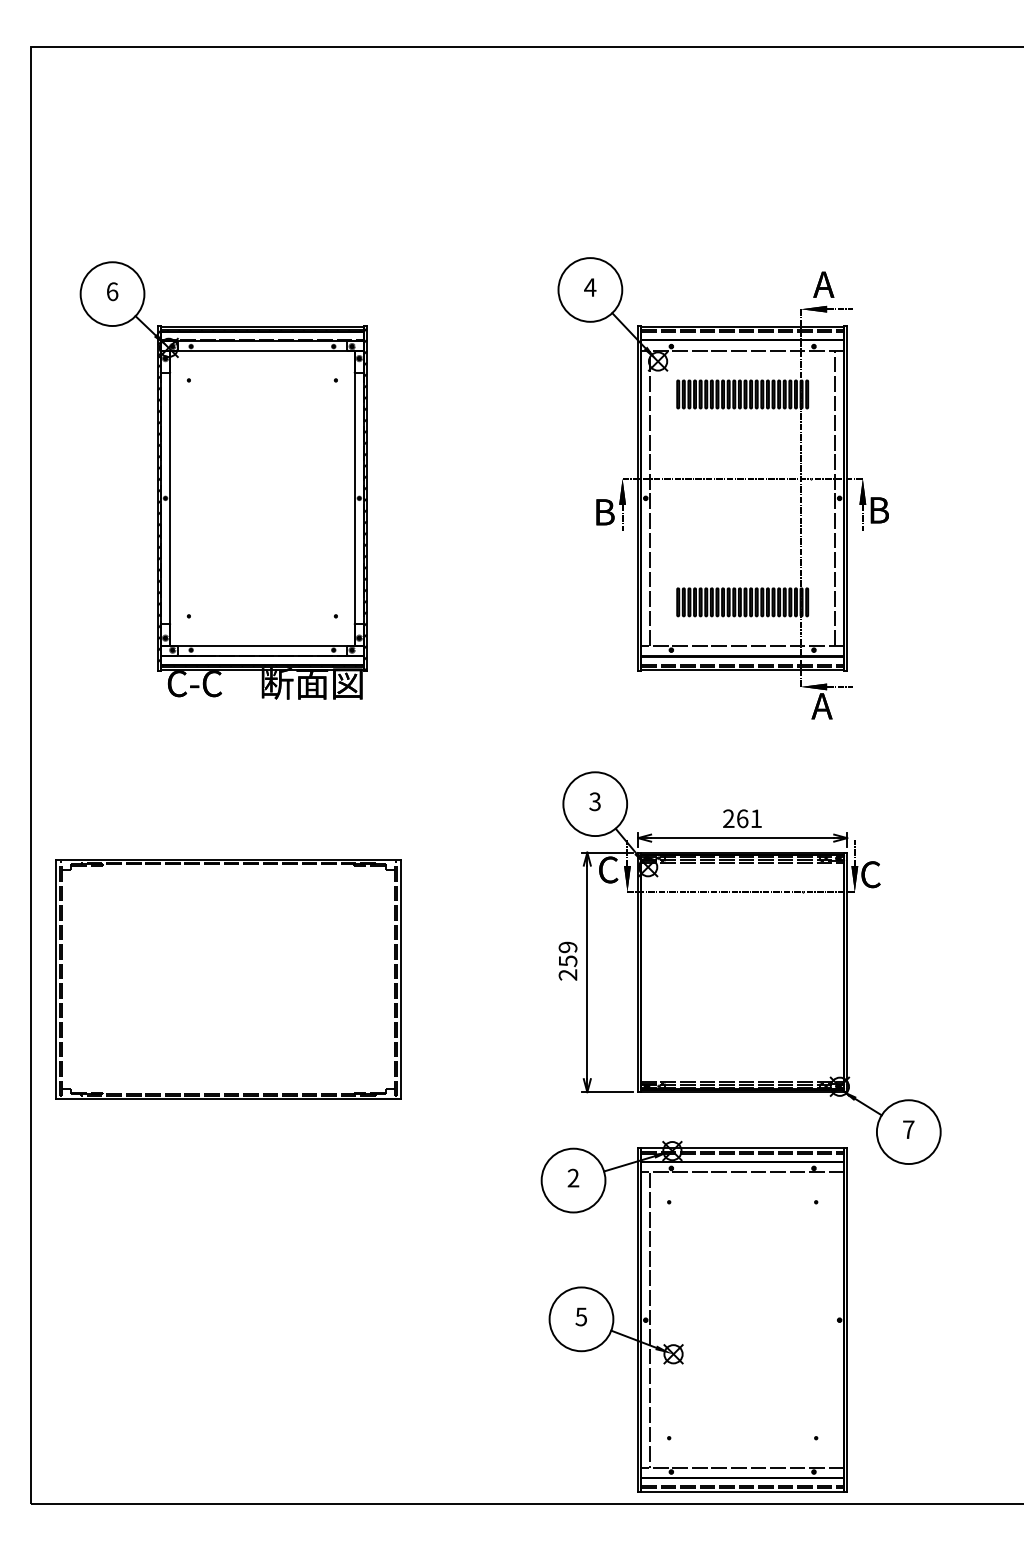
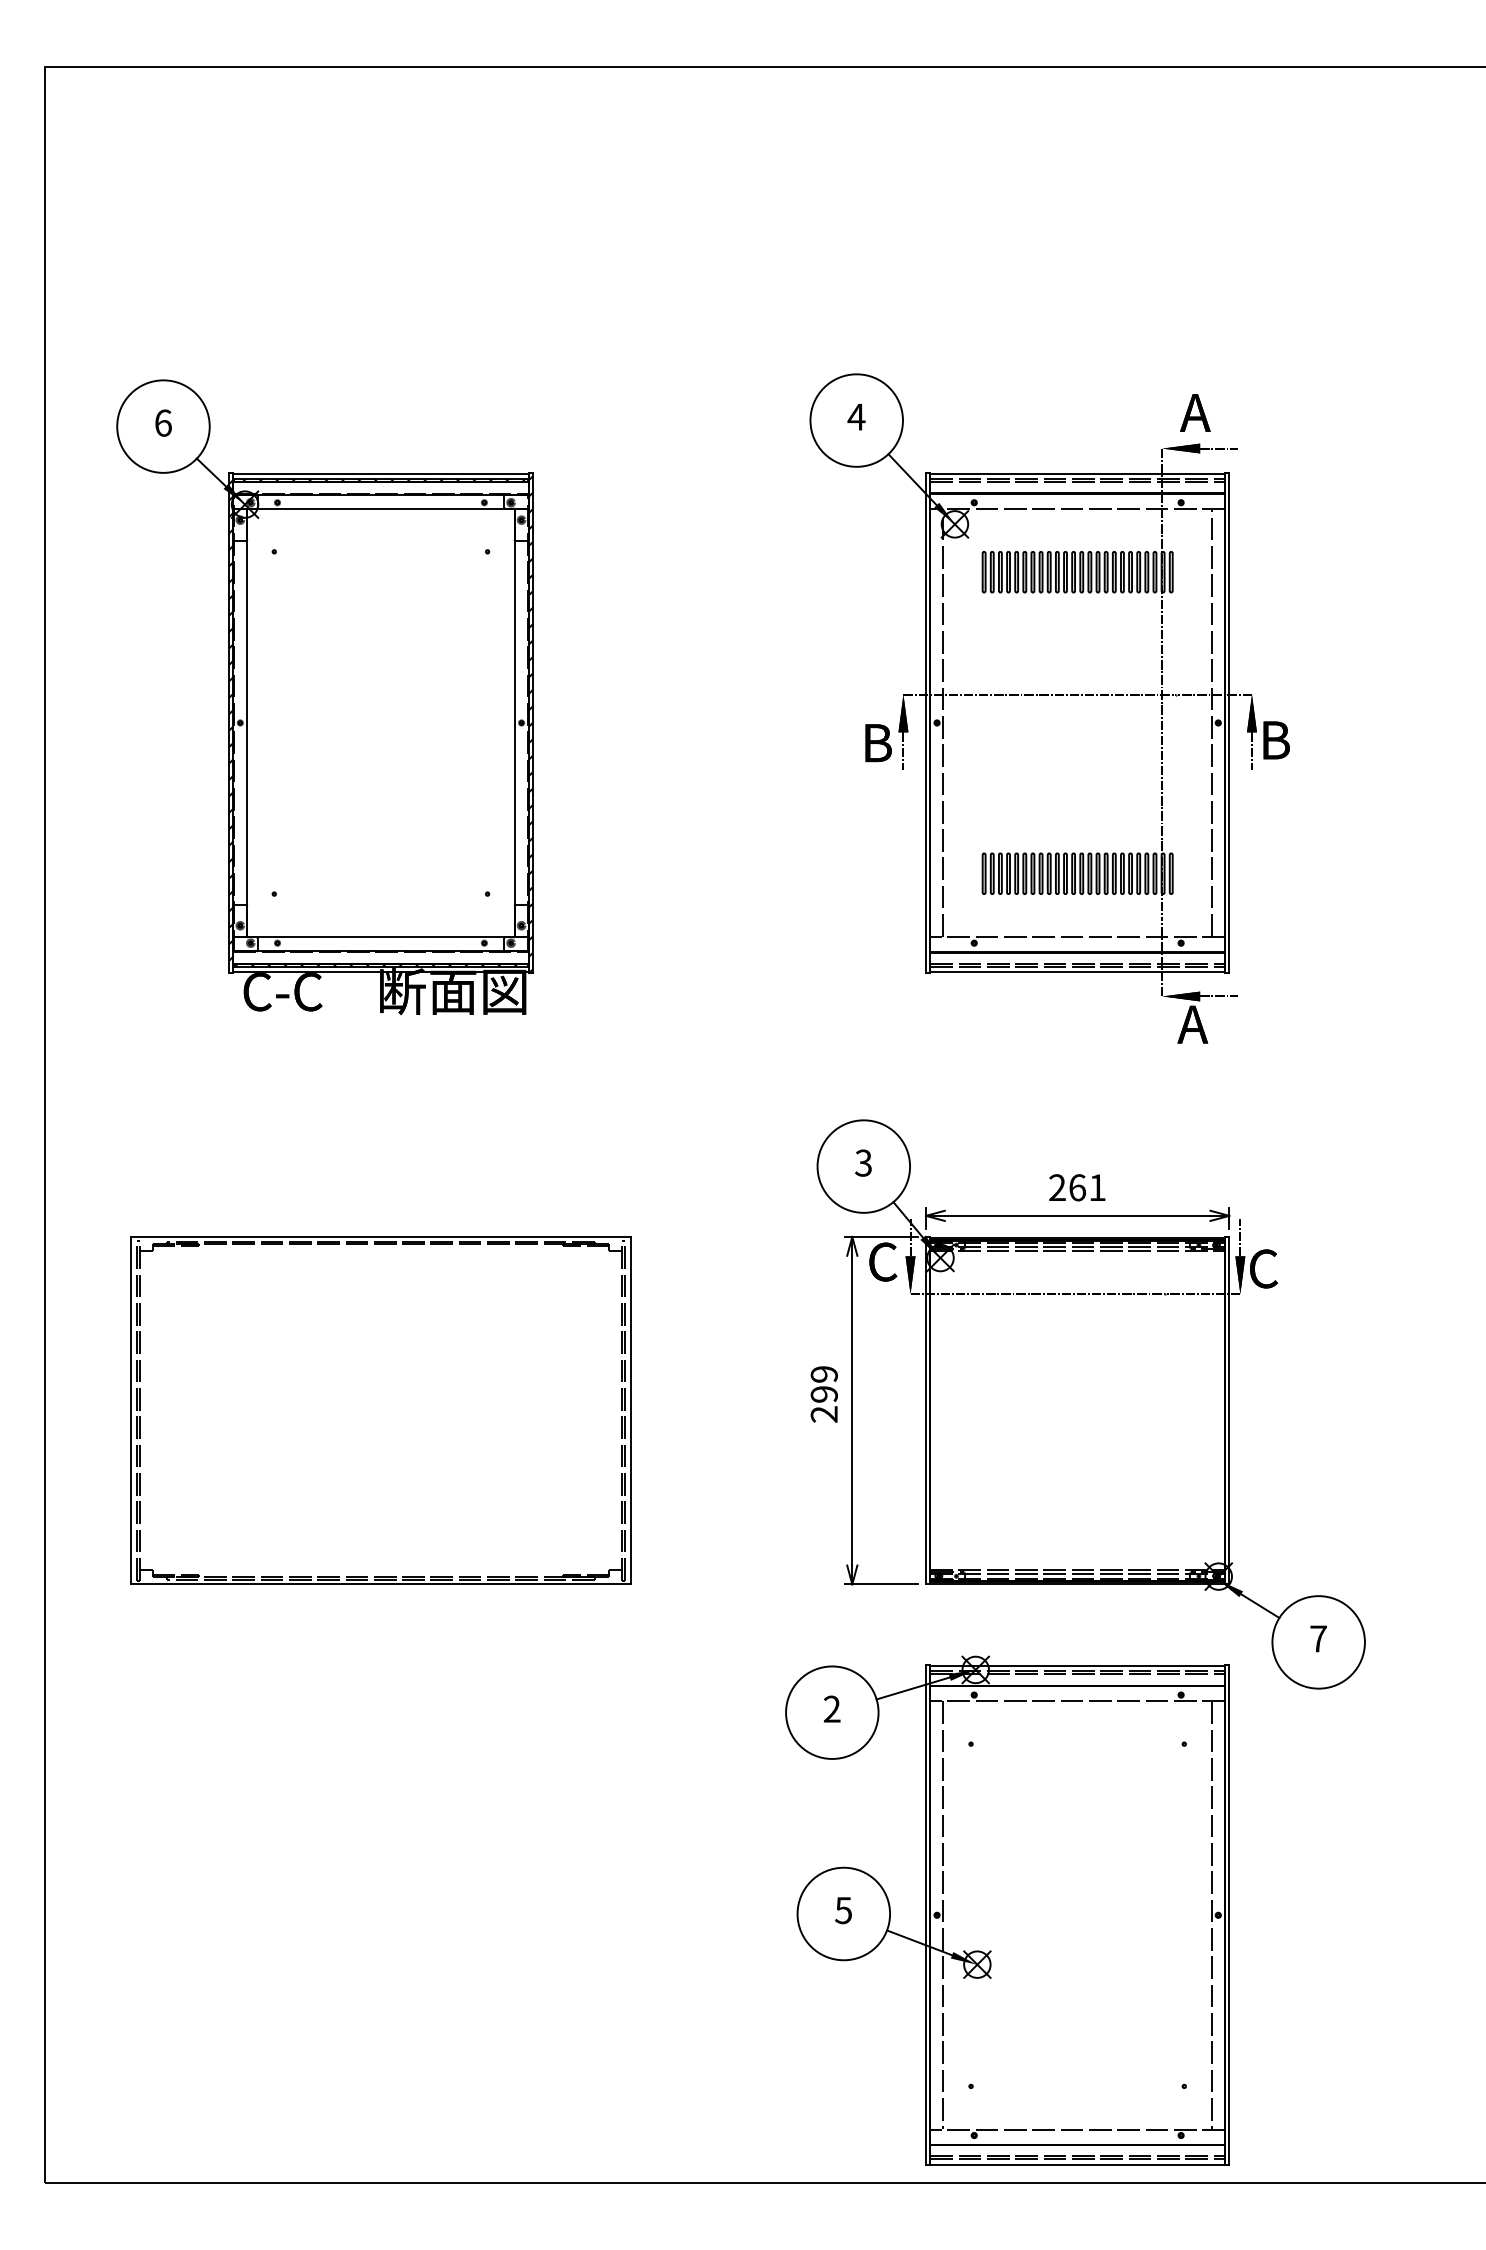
text: (567, 961) -> (823, 1394), 259 -> 299
part: (228, 979) -> (381, 1410), moved
line: (835, 1319) -> (1212, 1914), added

